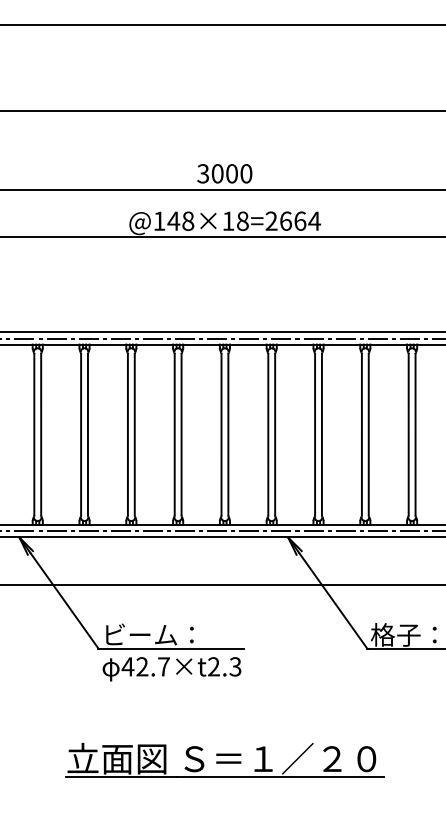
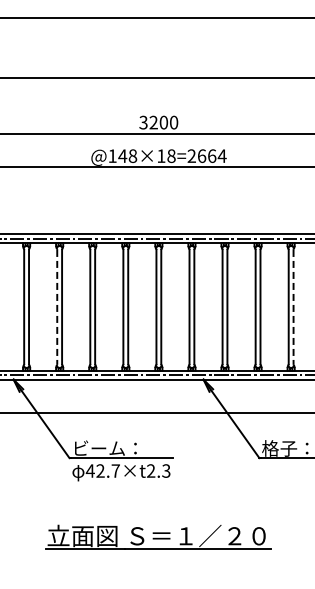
text: (217, 173) -> (153, 122), 3000 -> 3200
line: (81, 435) -> (57, 307), solid -> dashed
line: (415, 435) -> (293, 307), solid -> dashed

